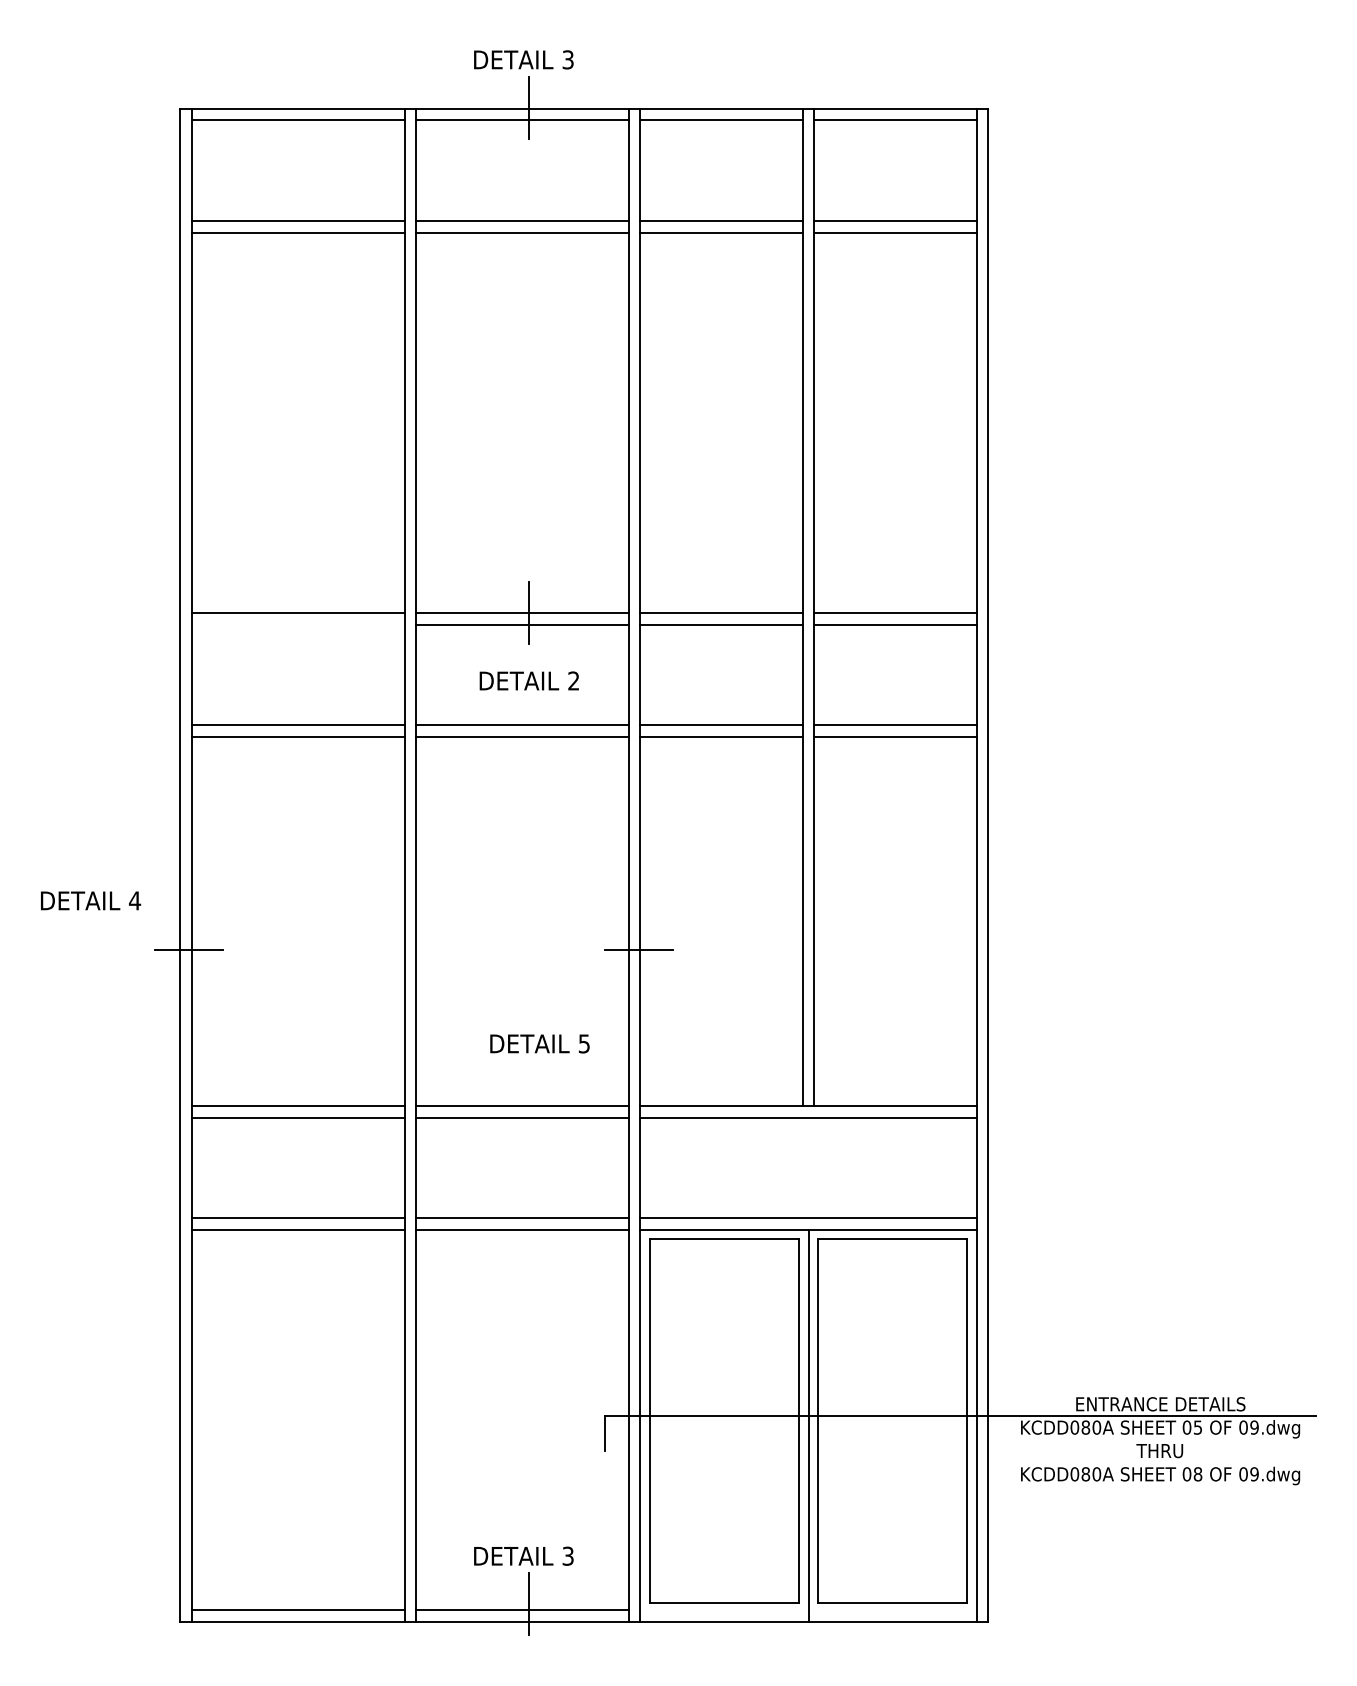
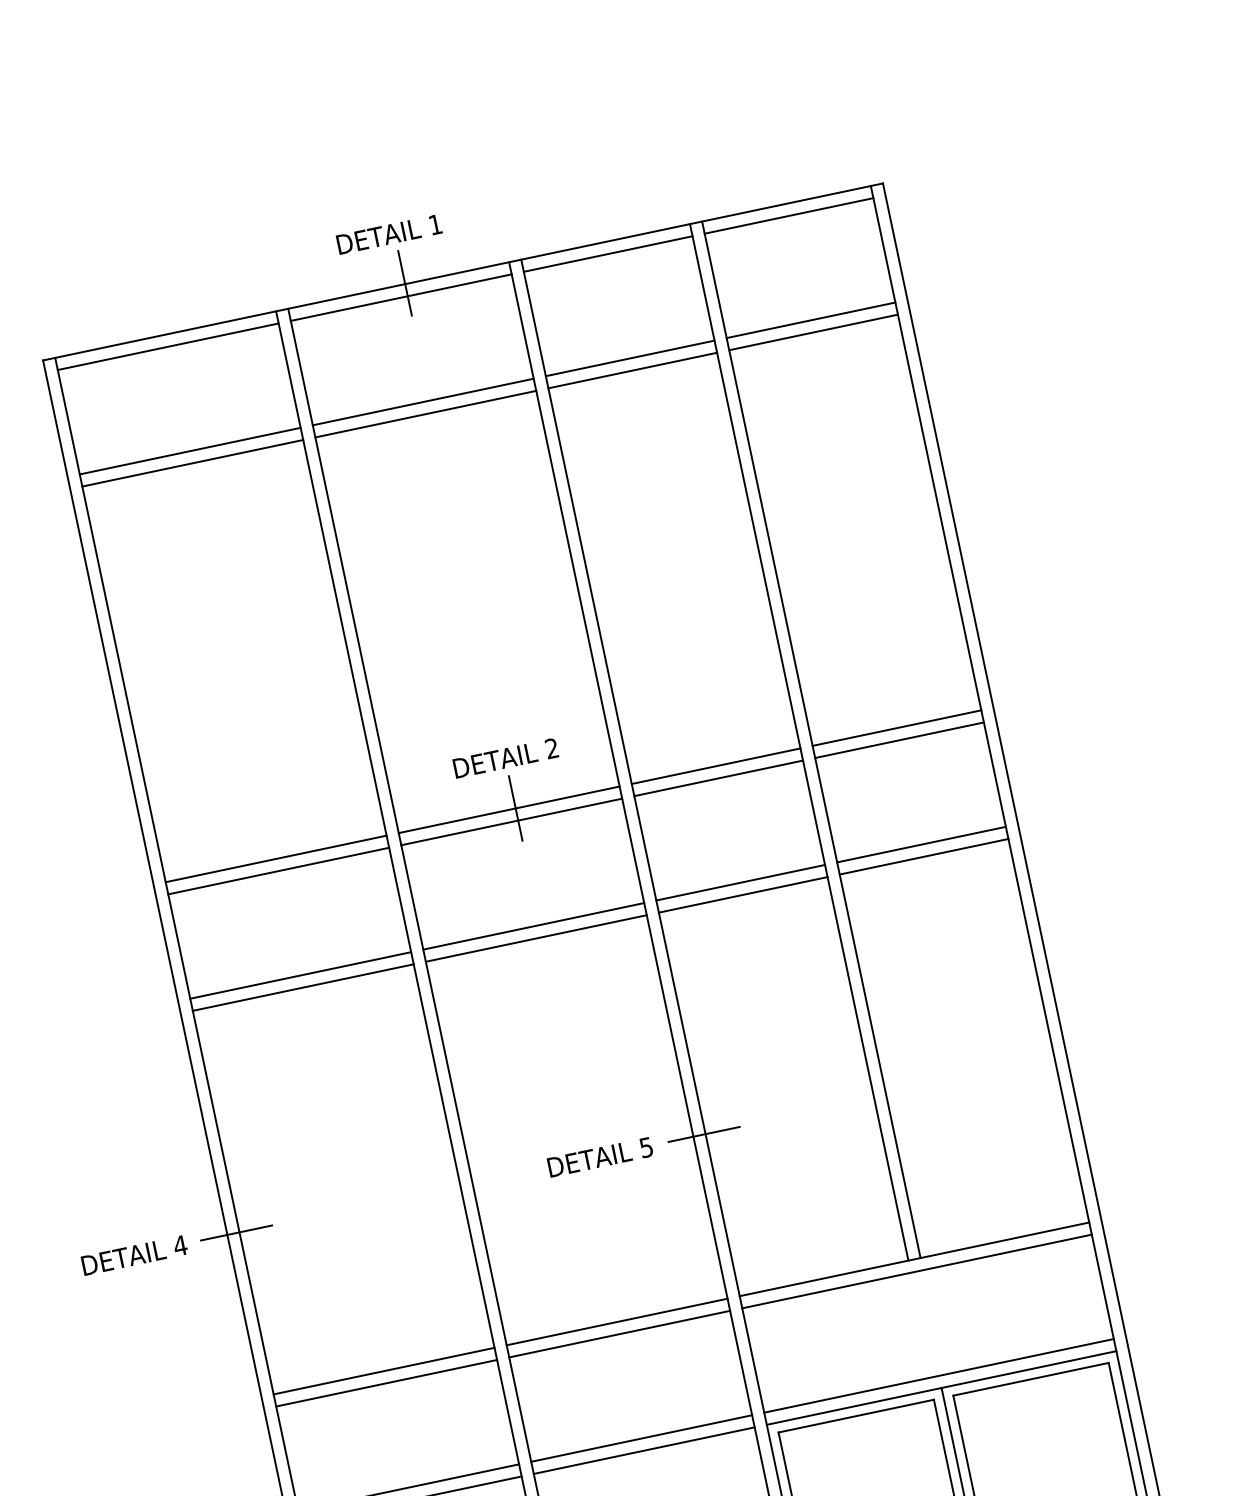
text: (567, 59) -> (434, 224), 3 -> 1
line: (298, 624) -> (278, 870), added
text: (528, 680) -> (504, 757), moved
text: (91, 900) -> (135, 1254), moved
text: (539, 1043) -> (599, 1156), moved

